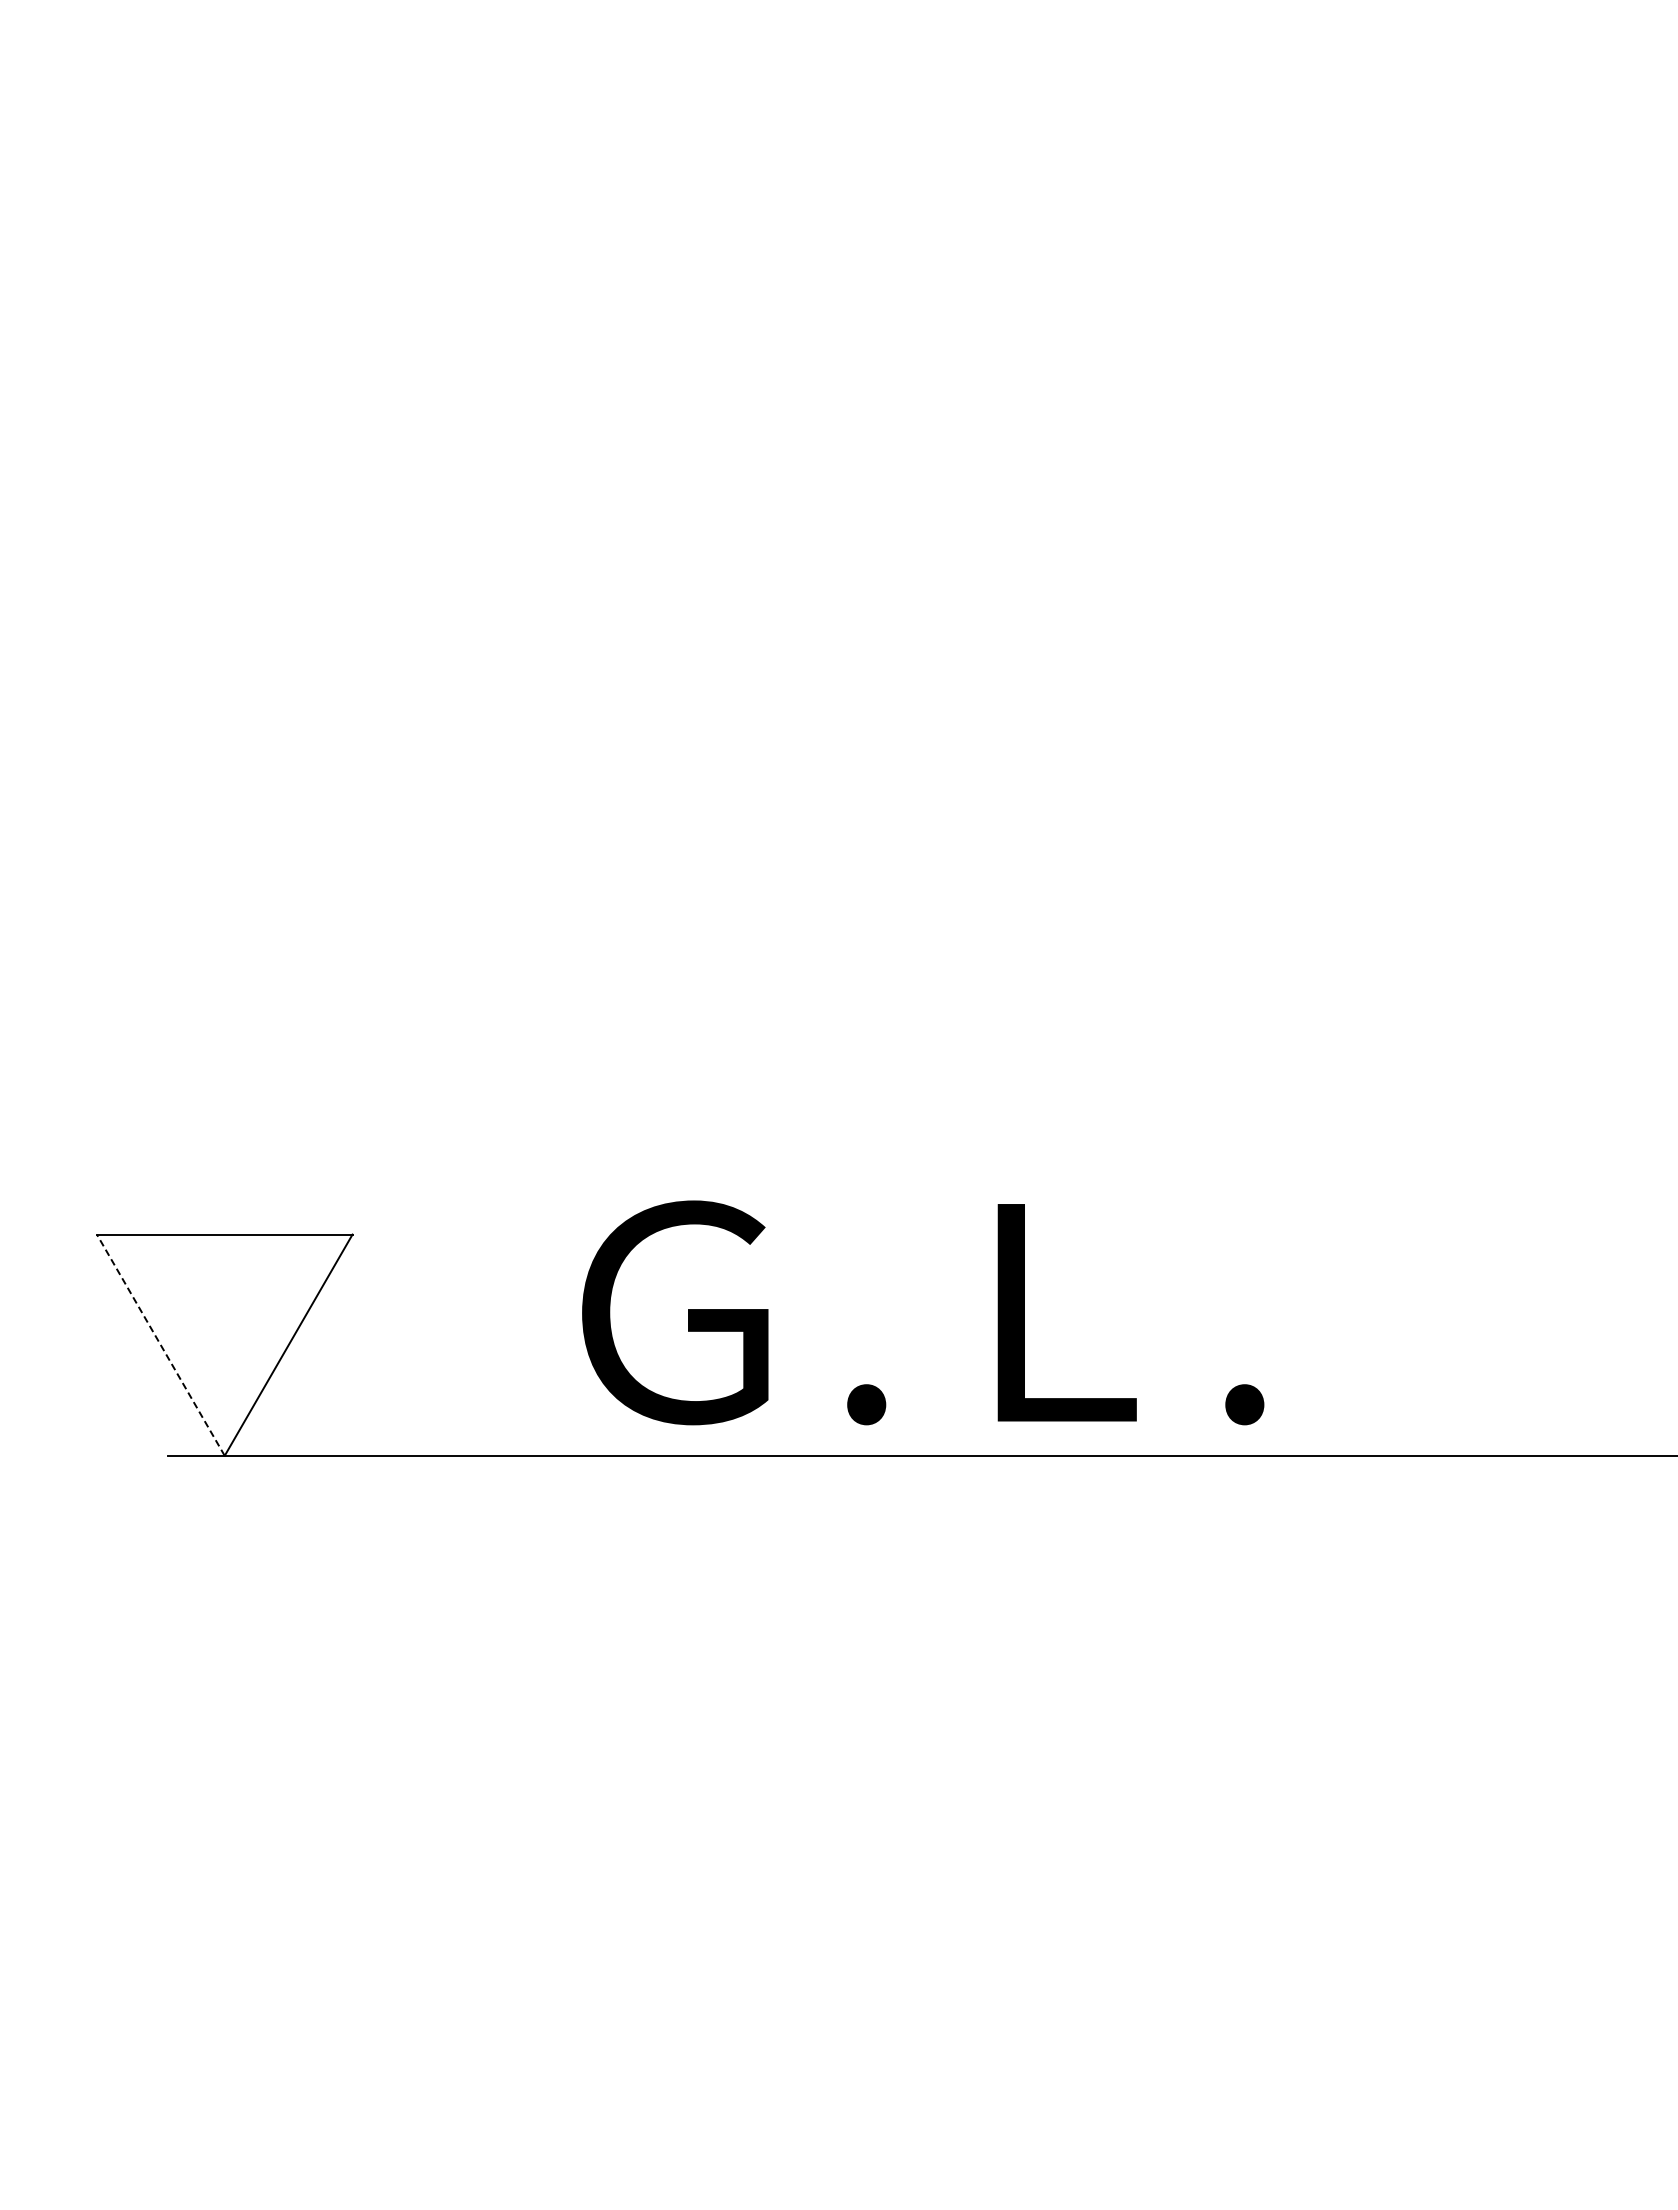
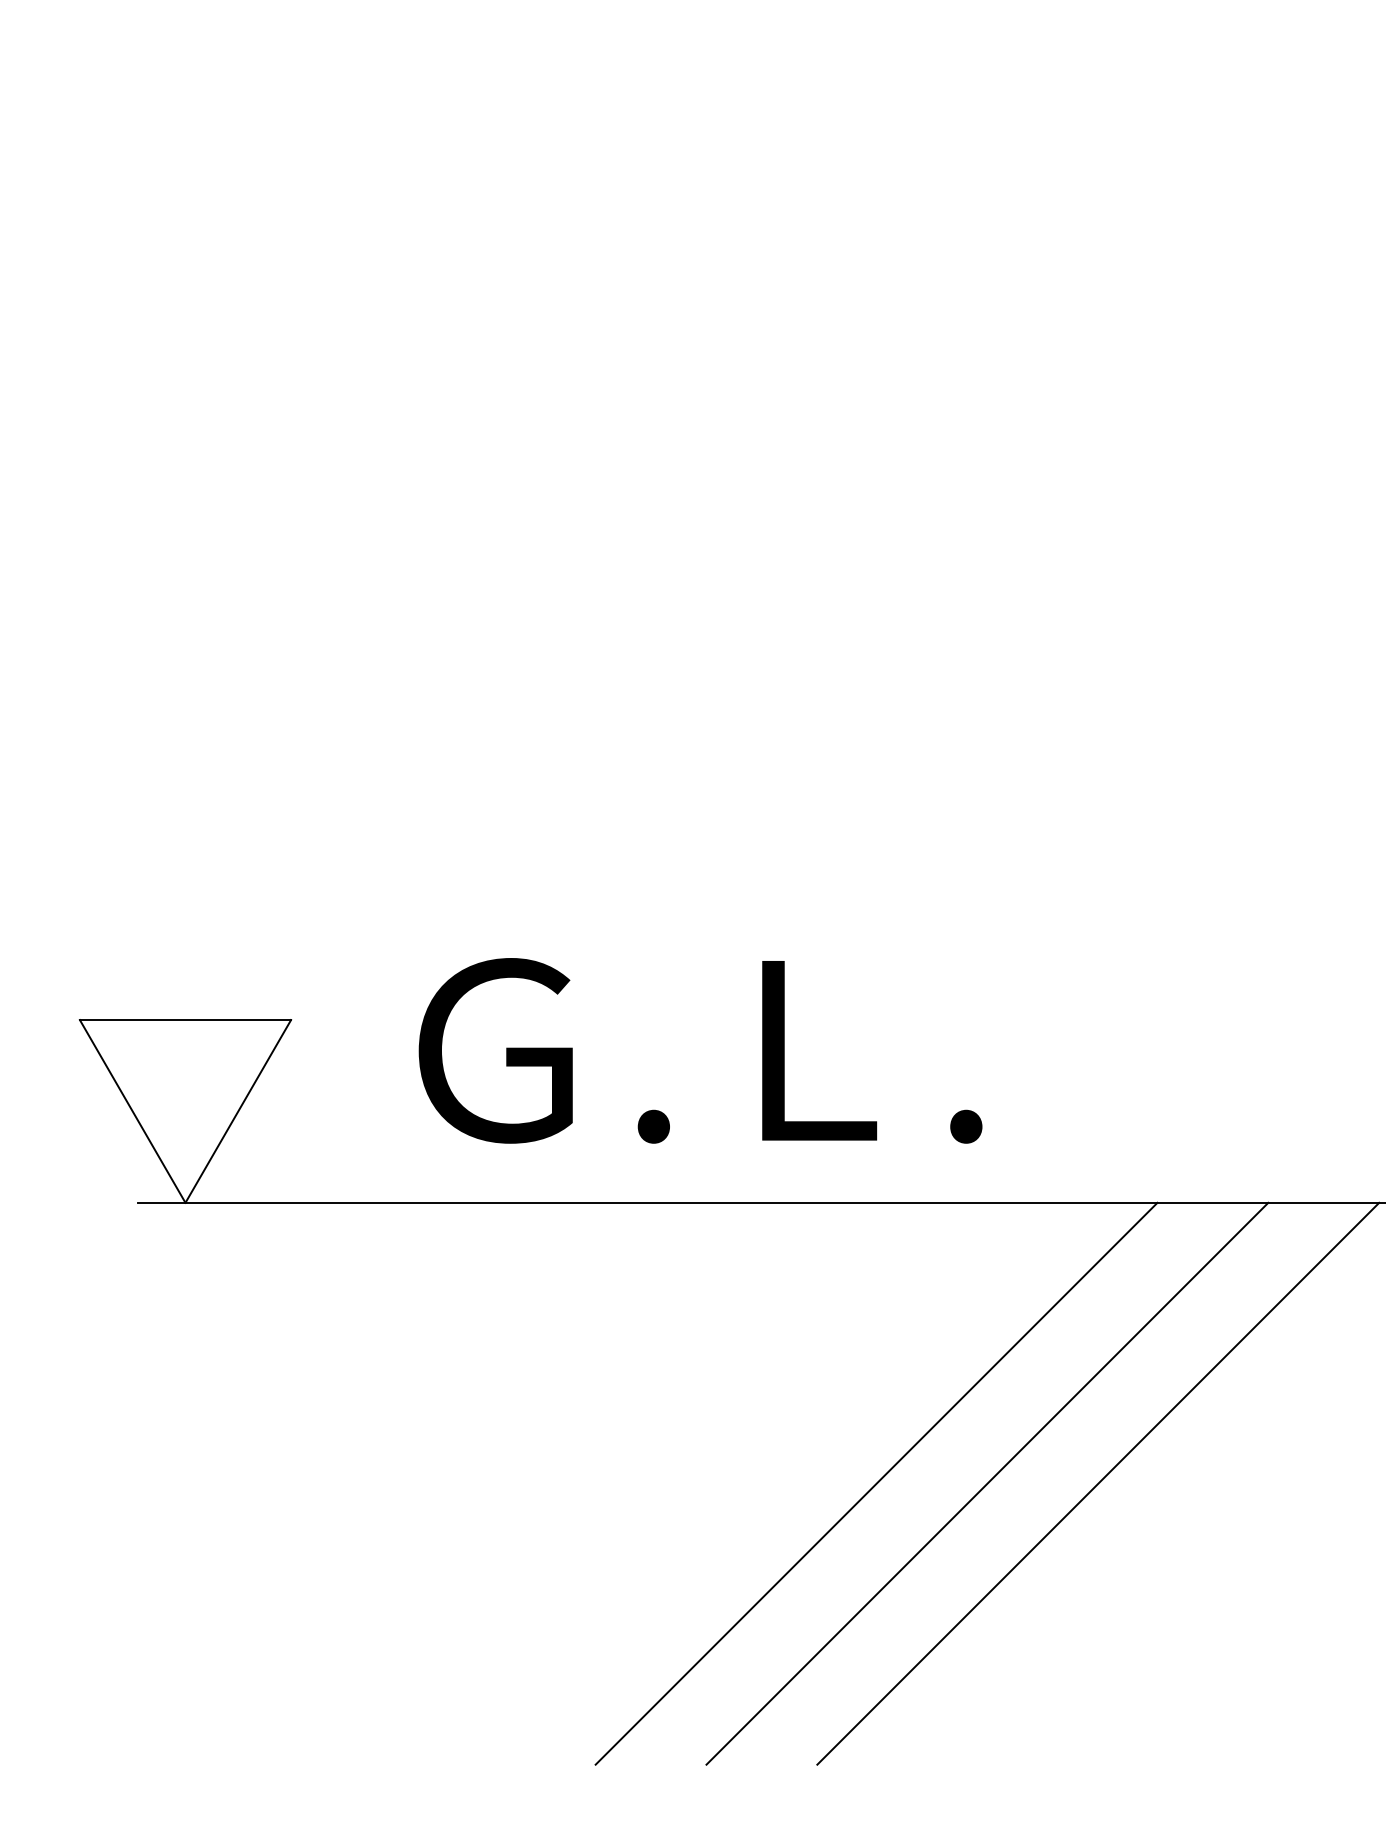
text: (923, 1312) -> (700, 1050), moved
line: (160, 1345) -> (132, 1111), dashed -> solid
line: (1061, 1795) -> (876, 1483), added
line: (1195, 1795) -> (987, 1483), added
line: (1329, 1795) -> (1098, 1483), added

